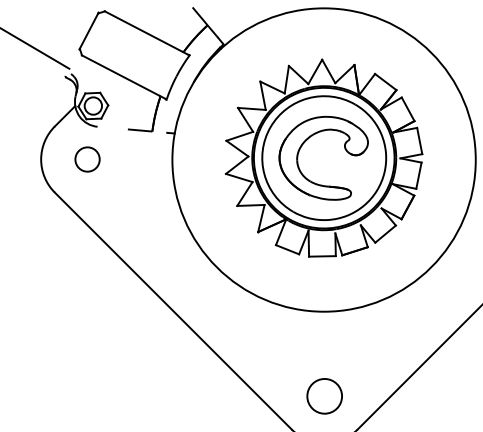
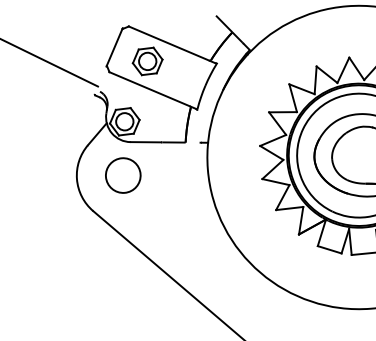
part: (120, 47) -> (147, 61), added
line: (112, 127) -> (145, 141), added
circle: (87, 159) -> (123, 175), size x1.43

